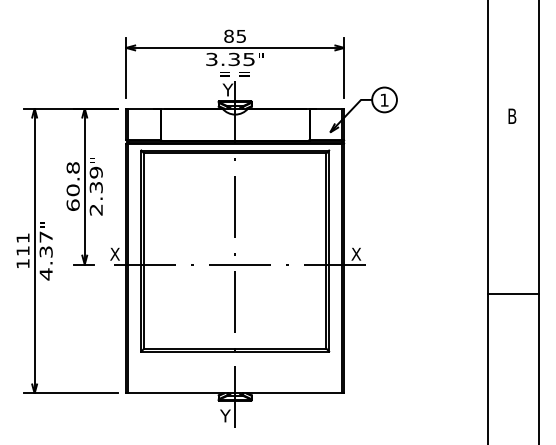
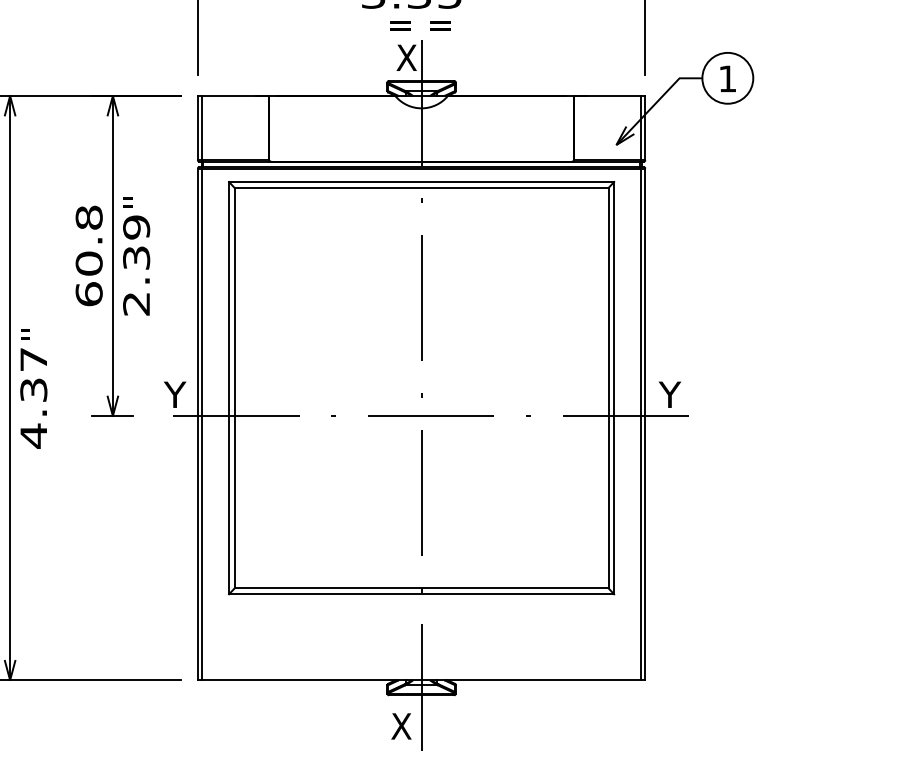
text: (227, 89) -> (405, 56), Y -> X
text: (114, 253) -> (173, 393), X -> Y
text: (356, 253) -> (670, 393), X -> Y
text: (225, 415) -> (401, 725), Y -> X

